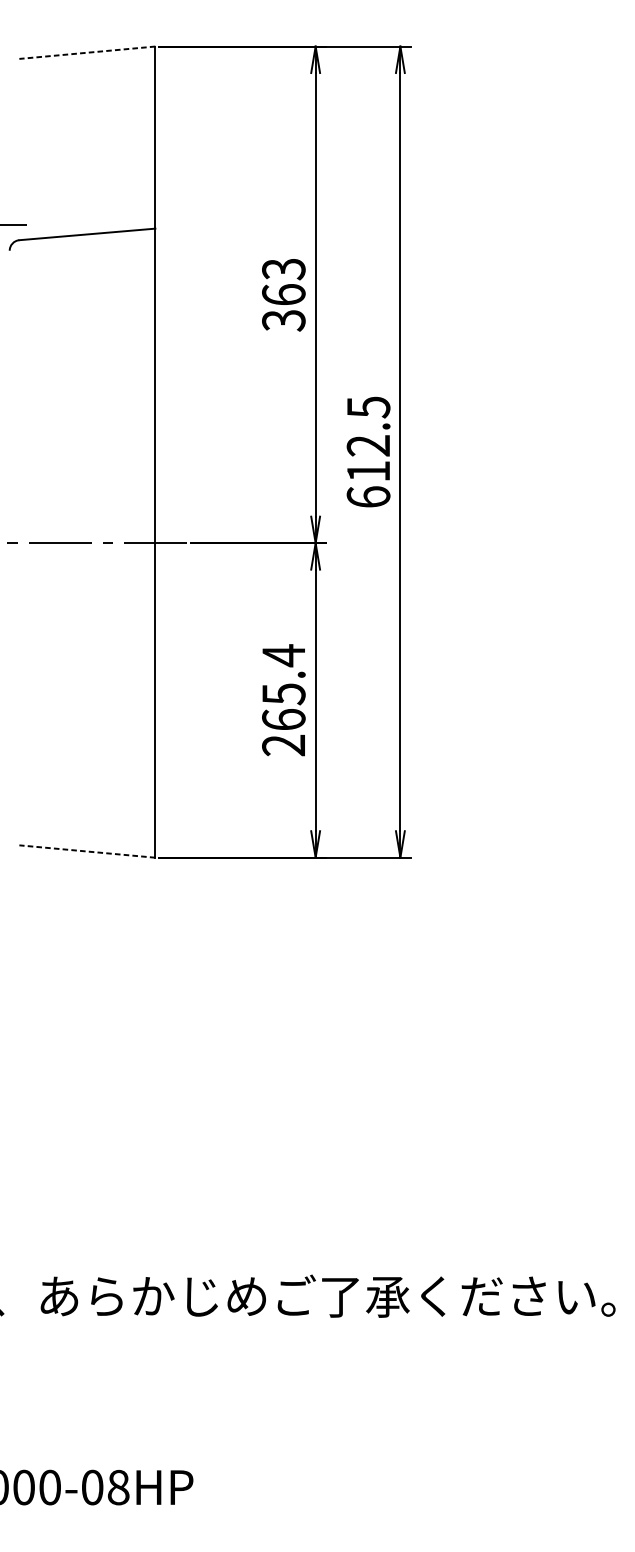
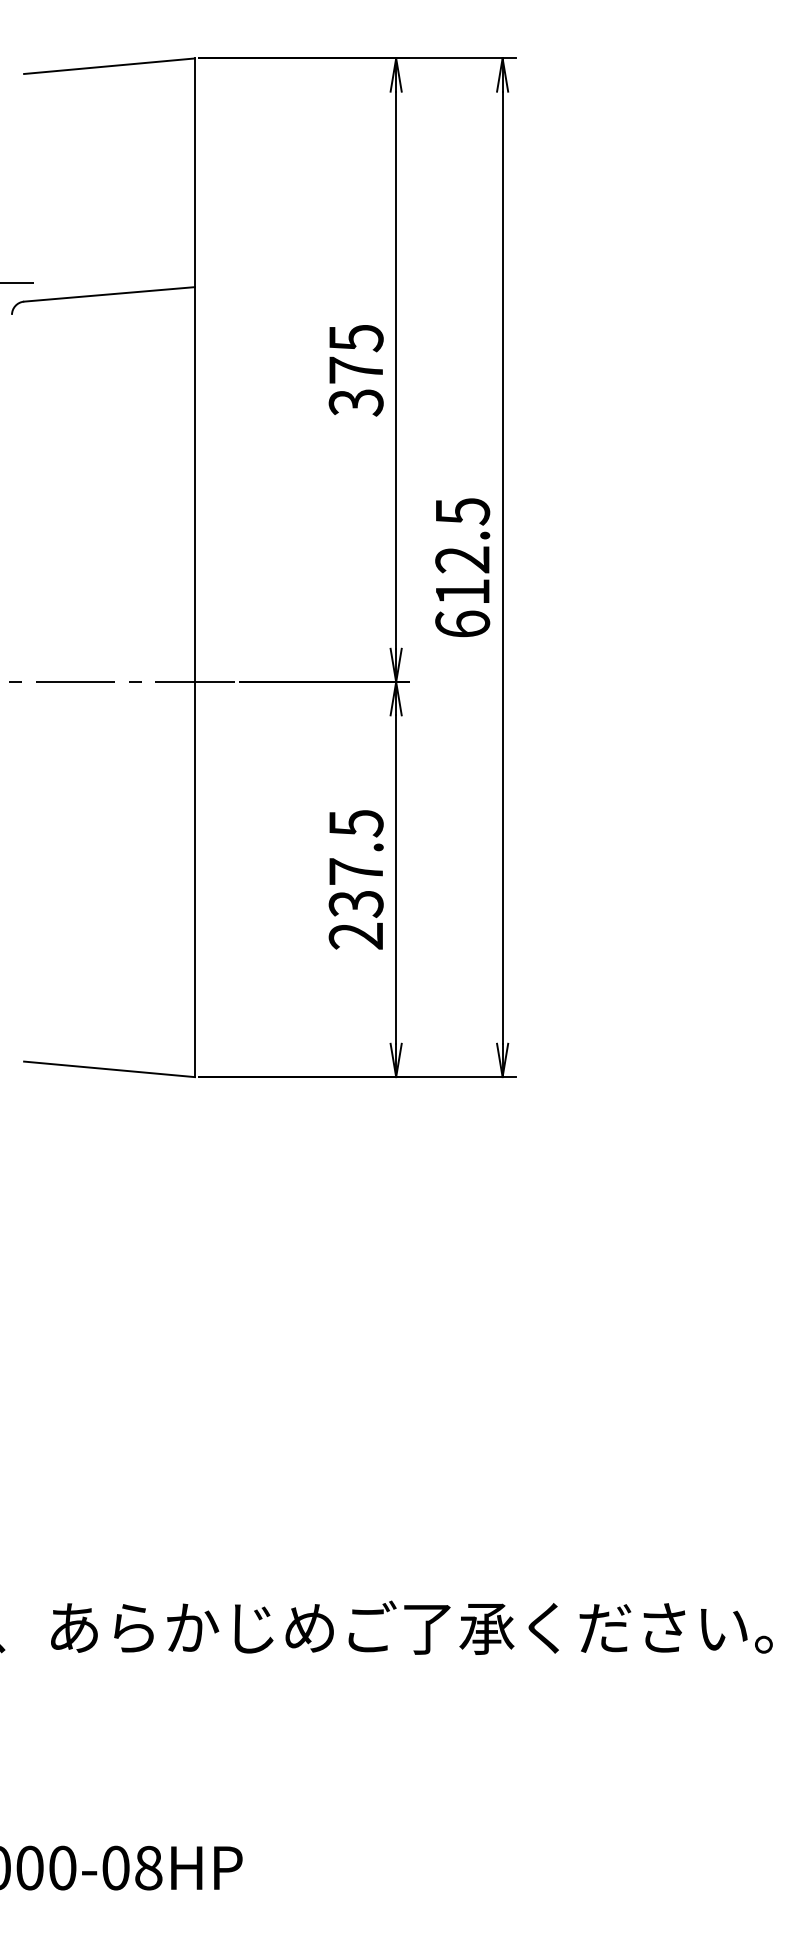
line: (87, 52) -> (109, 66), dashed -> solid
text: (283, 282) -> (355, 354), 363 -> 375
text: (283, 687) -> (355, 863), 265.4 -> 237.5
line: (87, 851) -> (109, 1069), dashed -> solid

